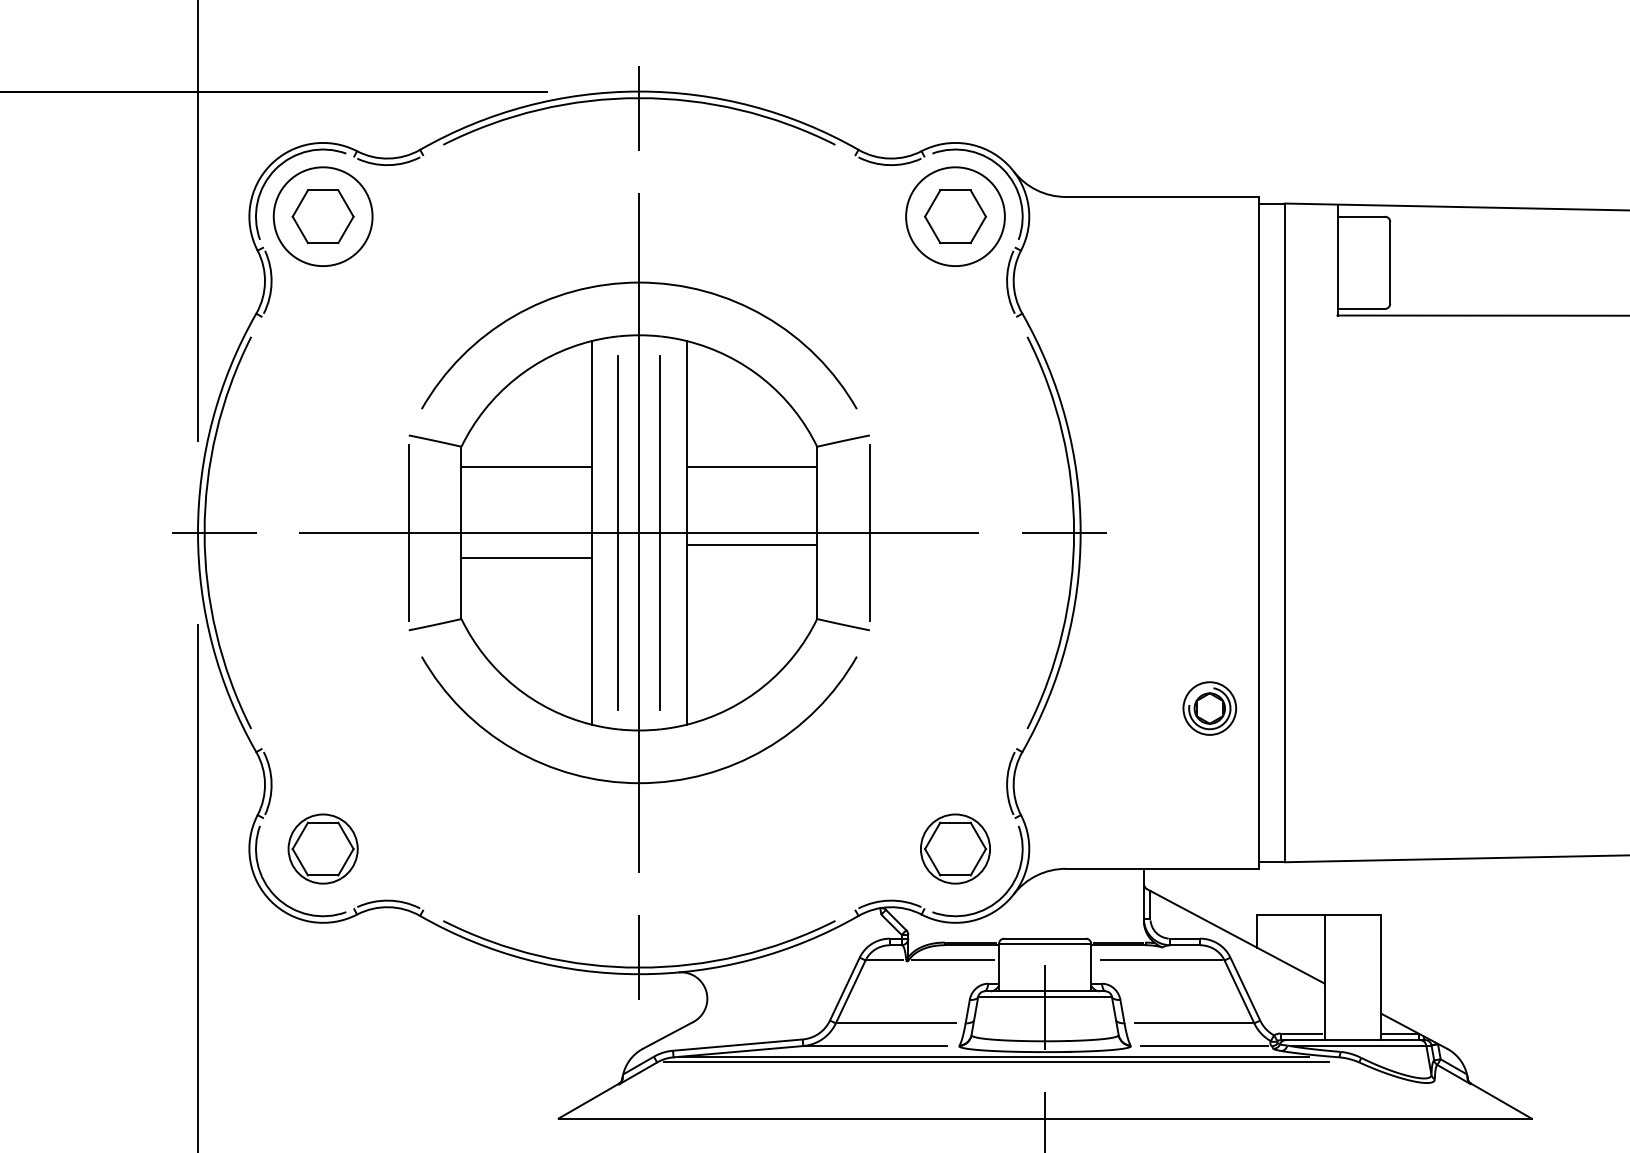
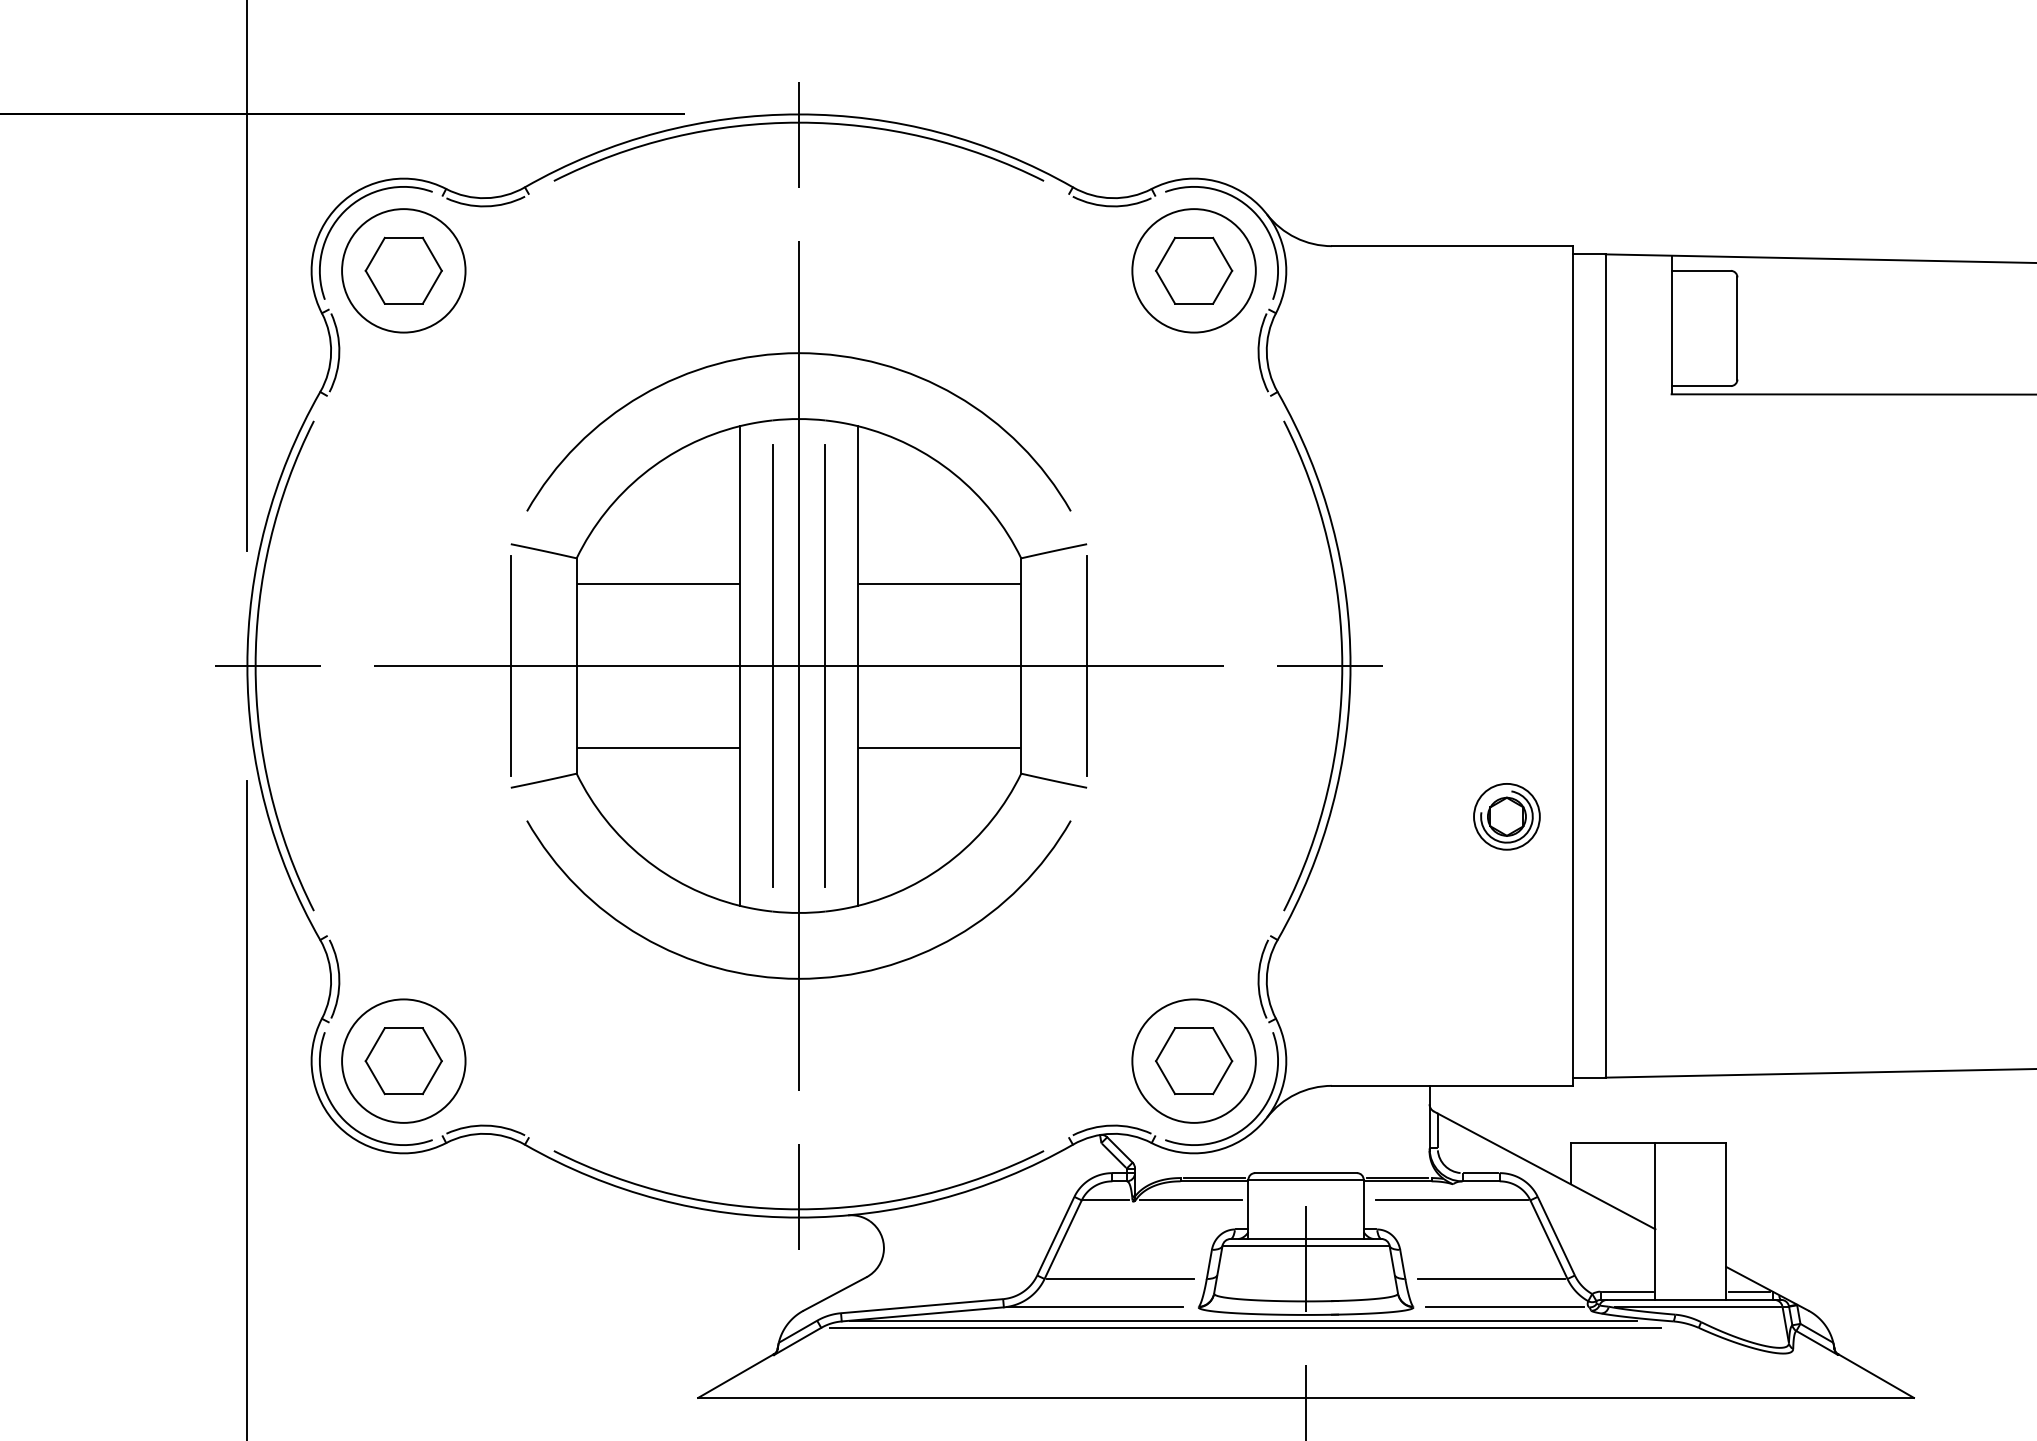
line: (751, 544) -> (939, 747), moved
line: (526, 557) -> (657, 747), moved
part: (1209, 708) -> (1506, 816), moved
circle: (322, 848) -> (402, 1060), size x1.43
circle: (955, 848) -> (1194, 1060), size x1.43

